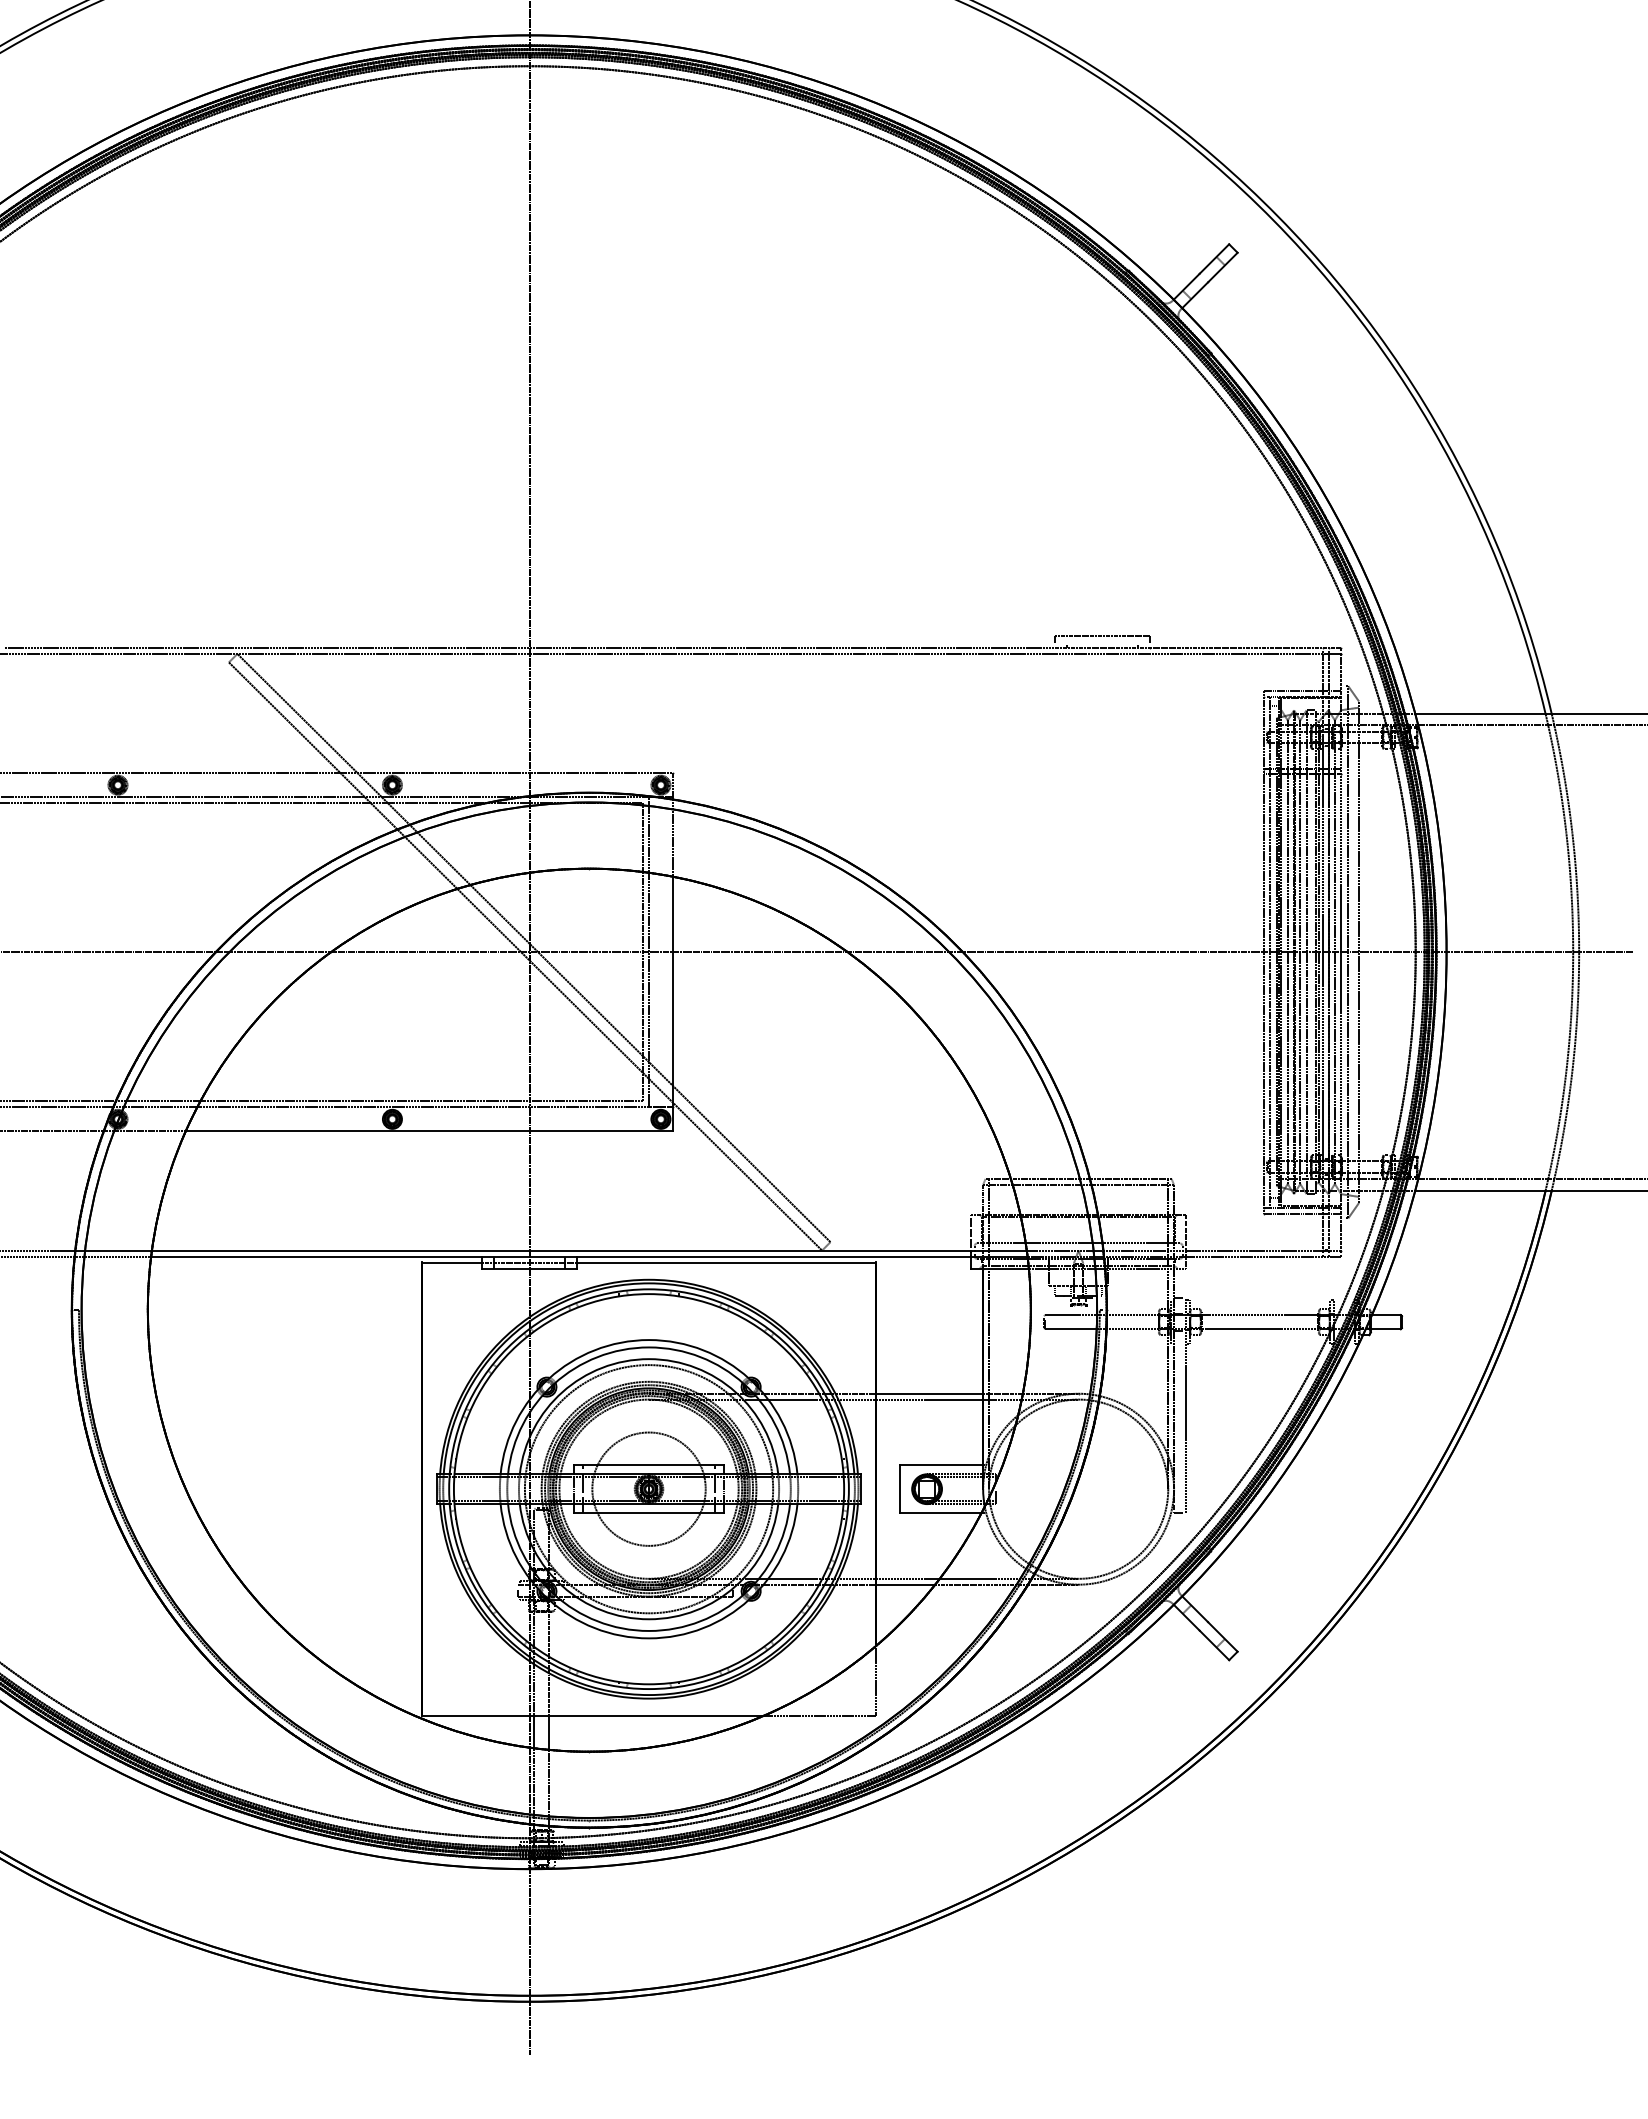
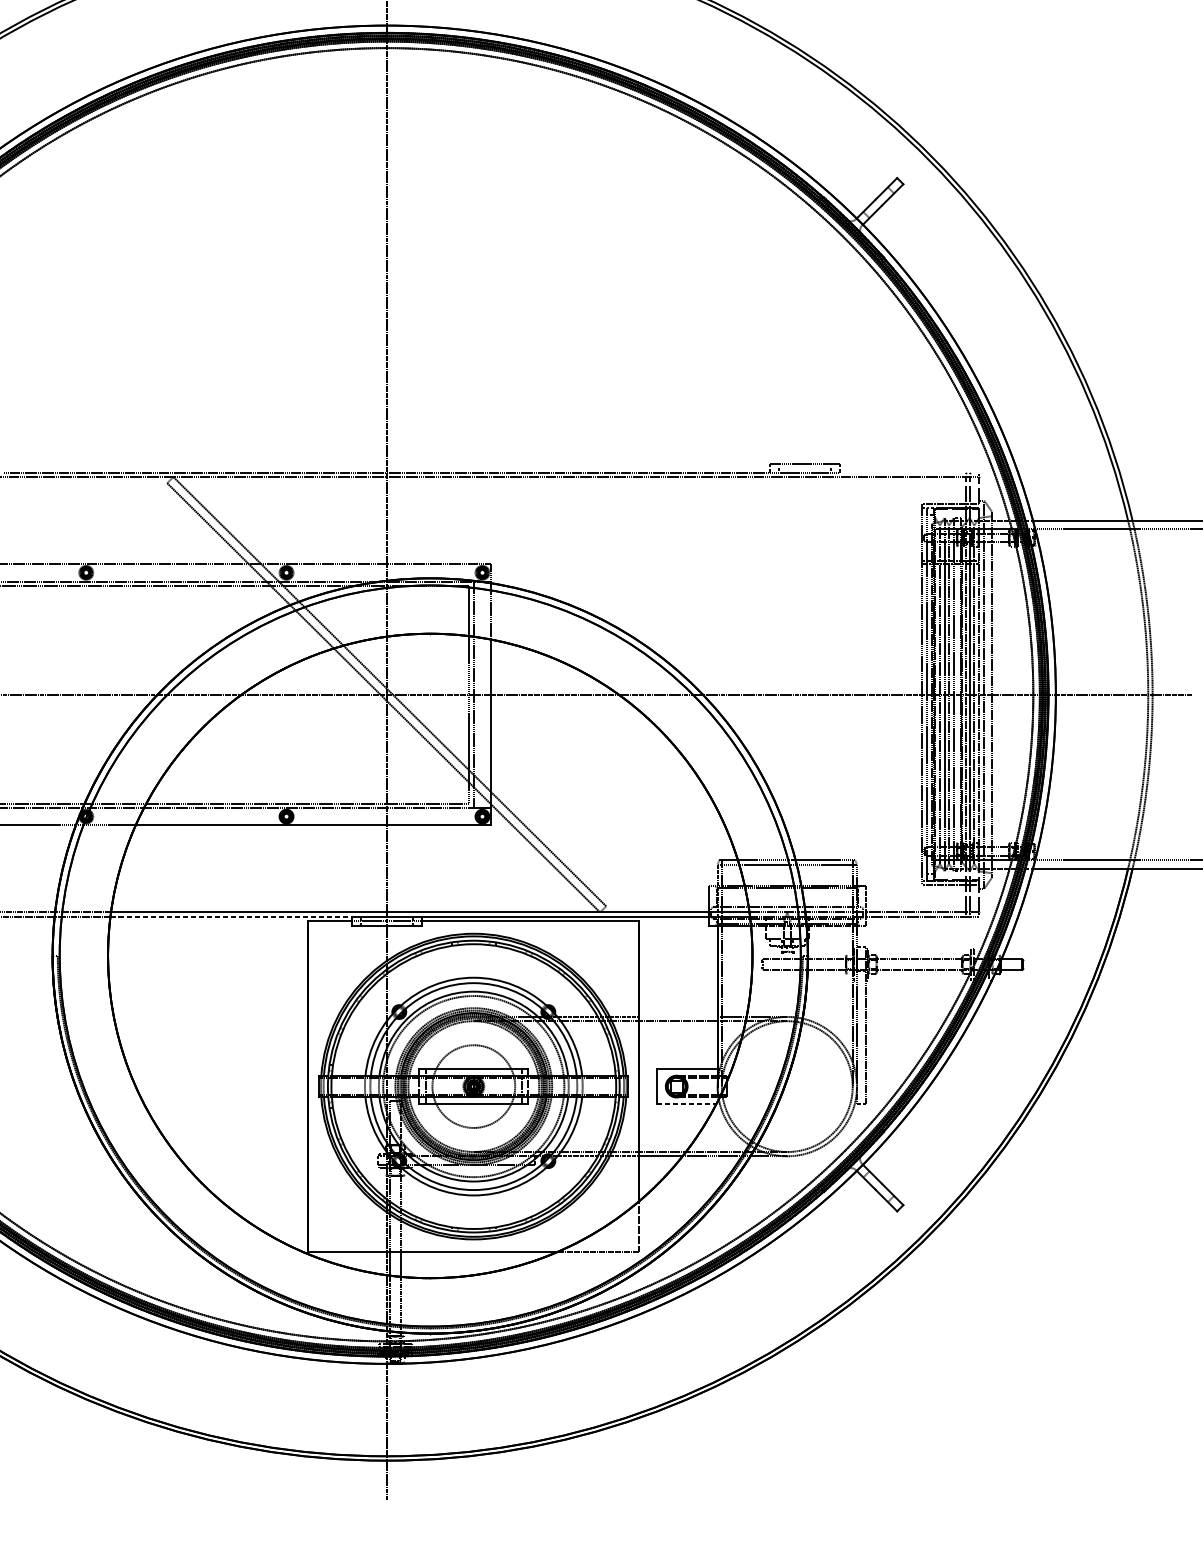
line: (1245, 648) -> (909, 473), removed
line: (317, 1256) -> (231, 916), solid -> dashed
line: (929, 1393) -> (678, 1016), removed
line: (940, 1513) -> (686, 1104), solid -> dashed

